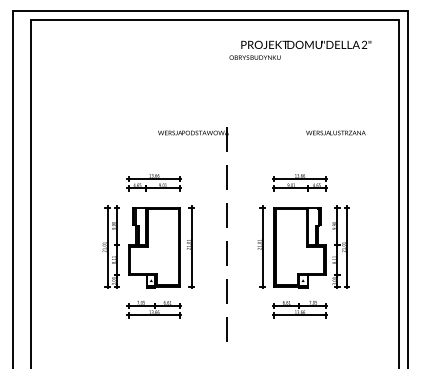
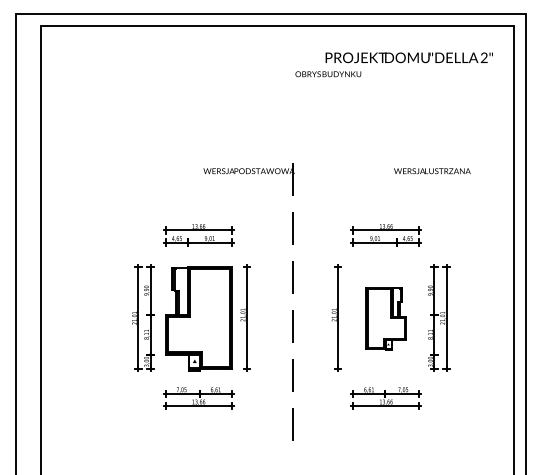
text: (305, 44) -> (408, 57), moved
part: (299, 247) -> (385, 318), size x0.6

